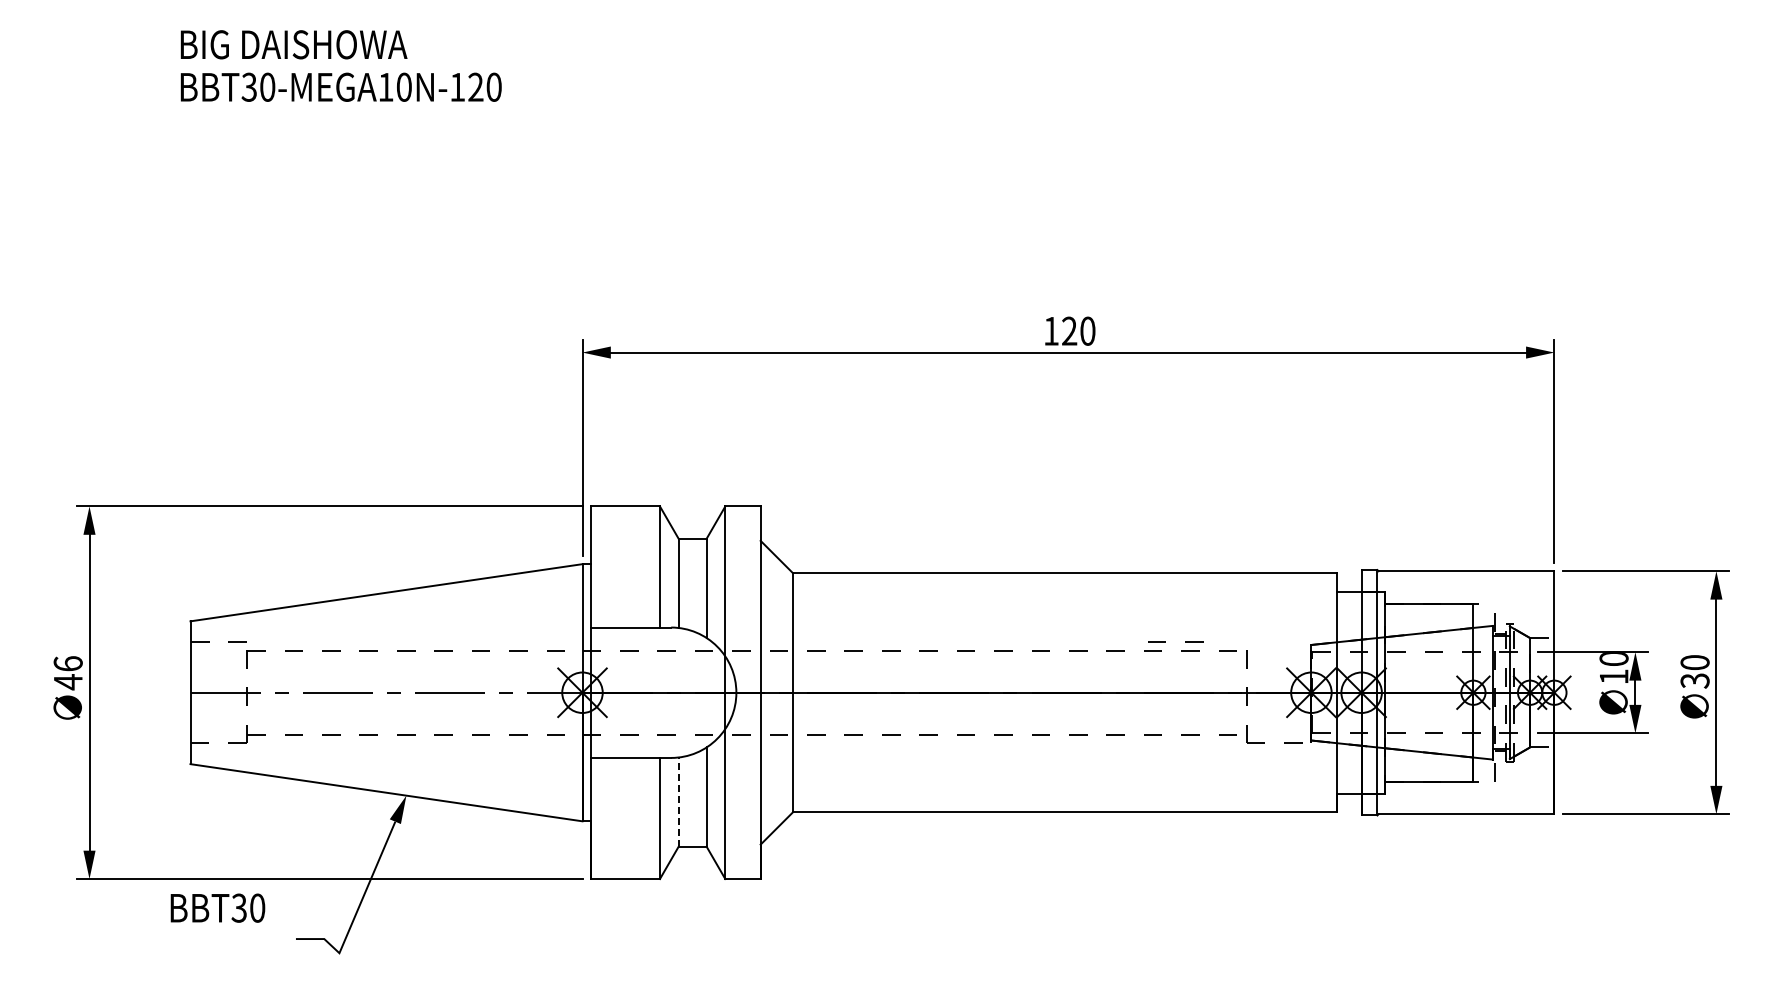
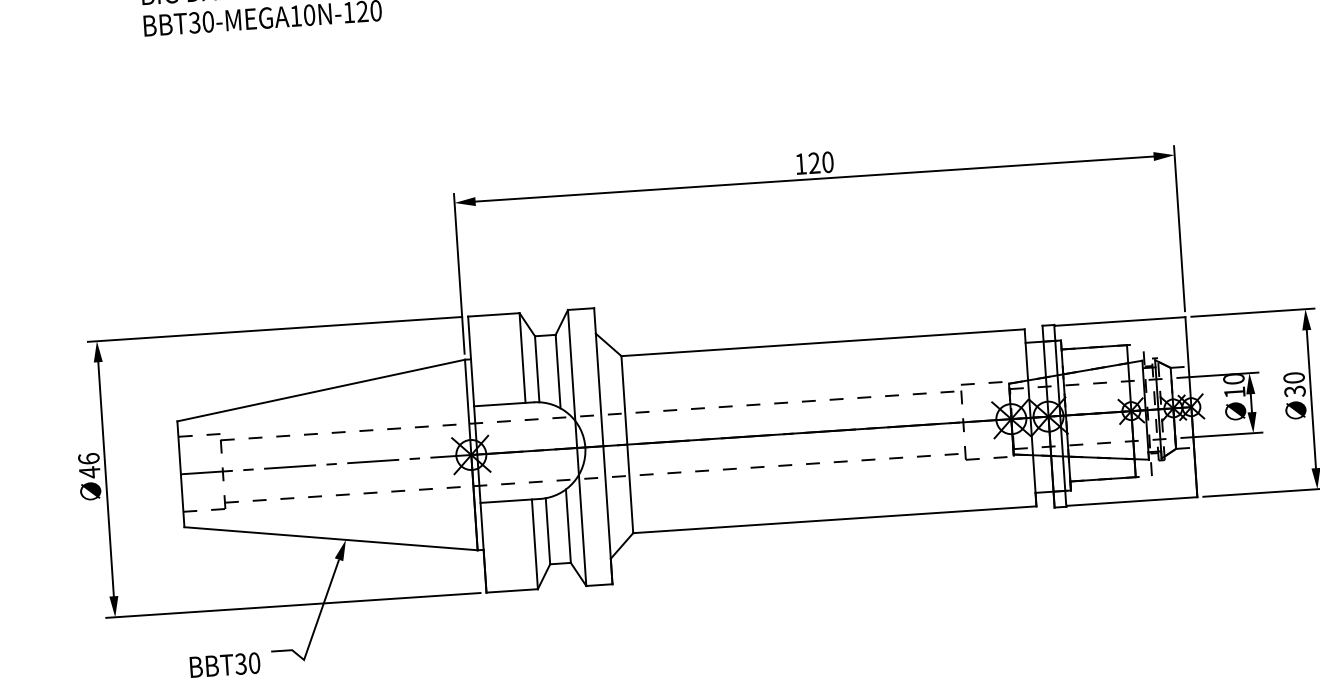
line: (1165, 641) -> (974, 383), moved
line: (678, 802) -> (547, 531), dashed -> solid
text: (217, 907) -> (224, 664), moved

